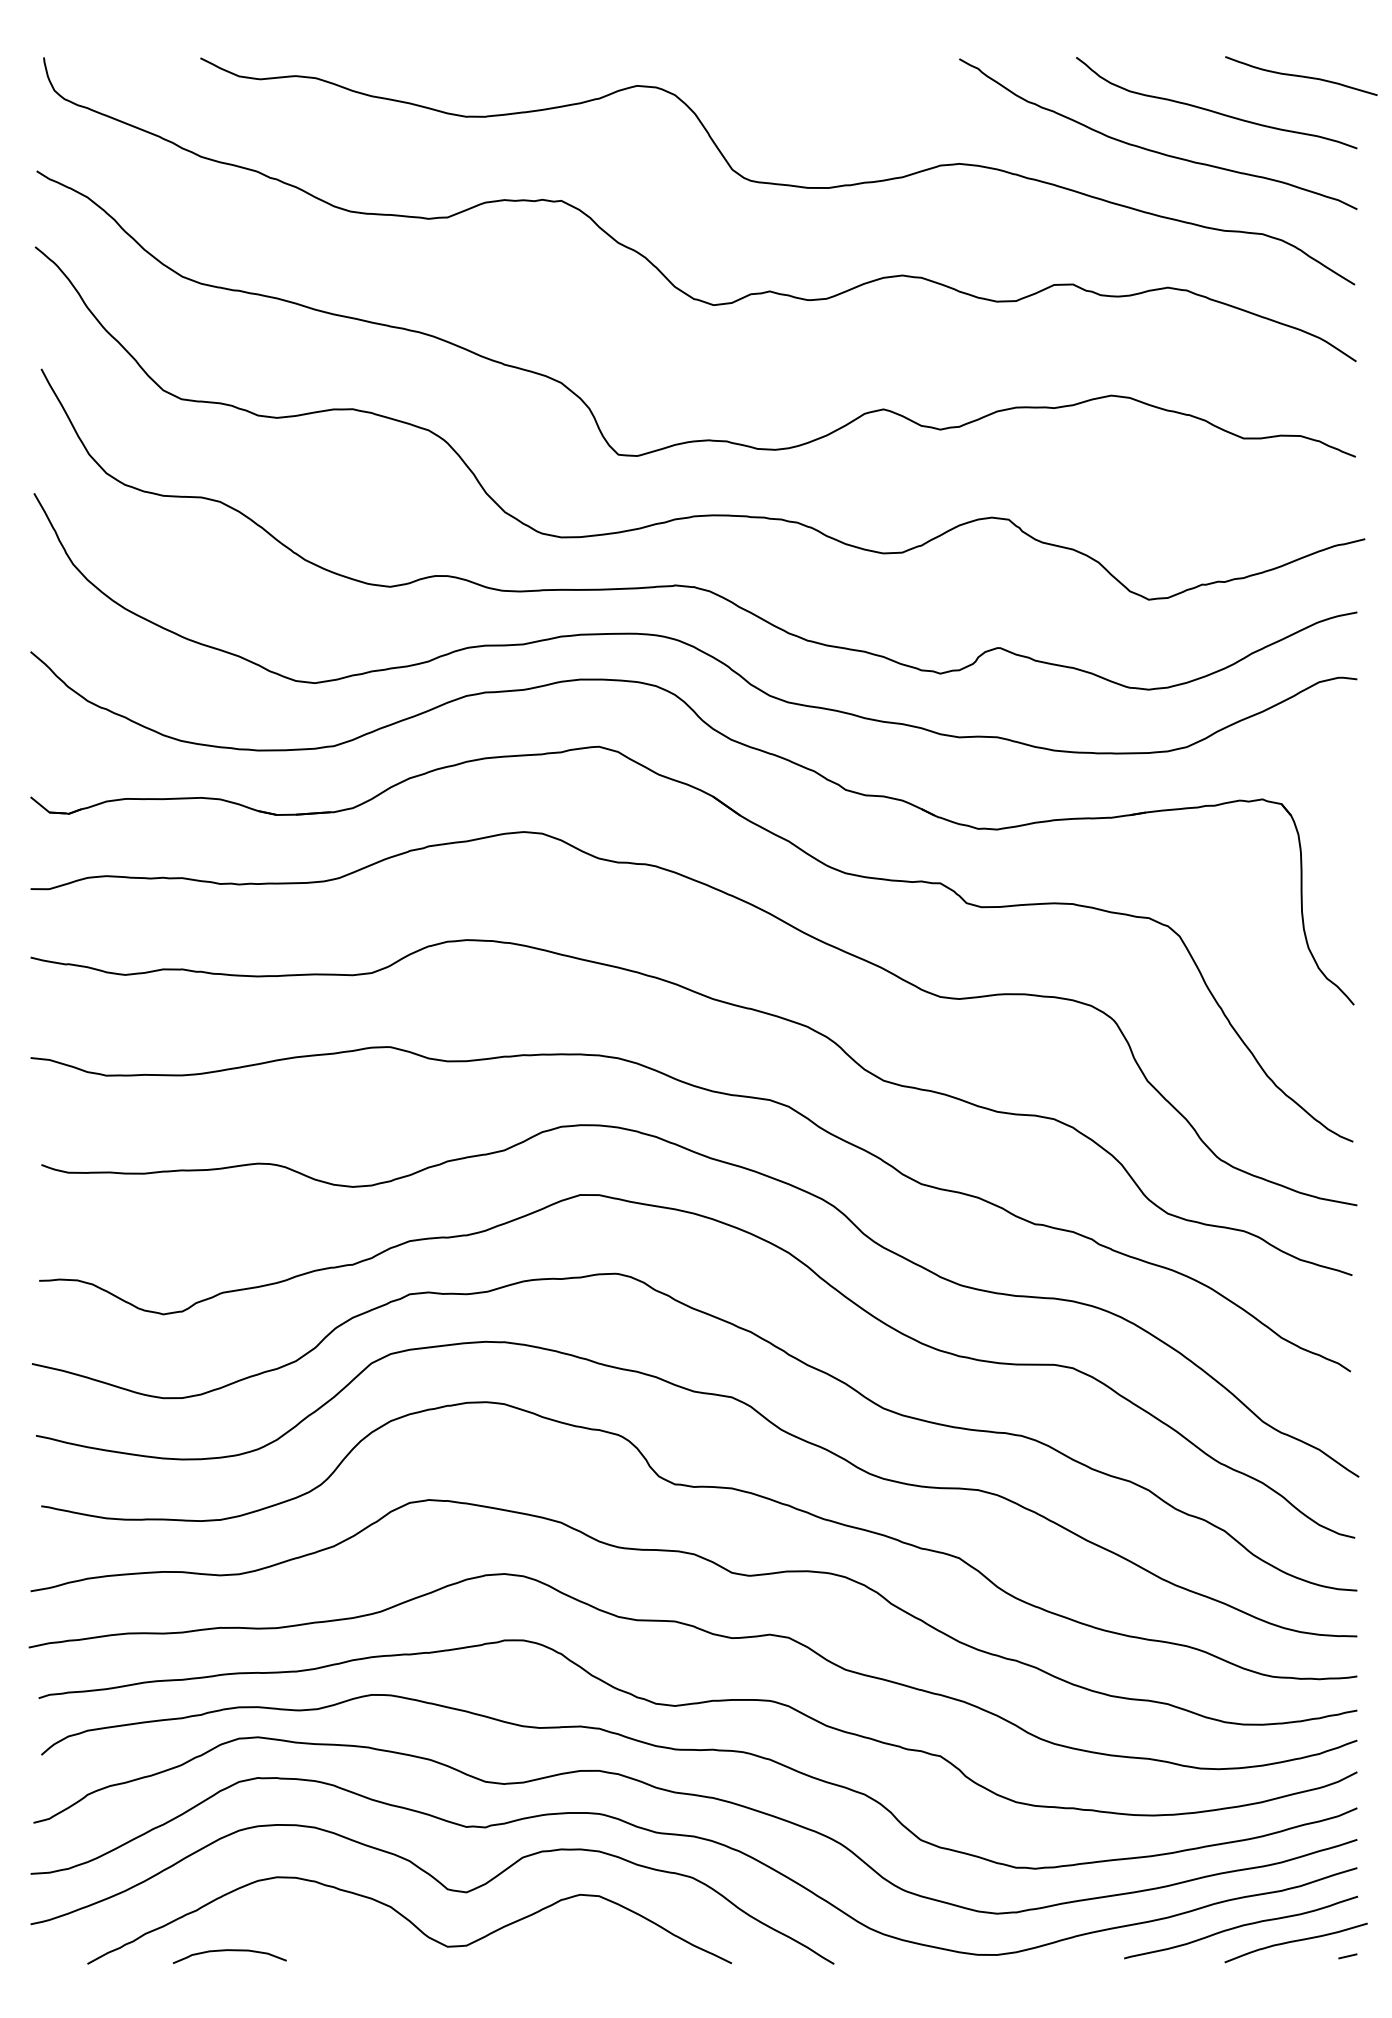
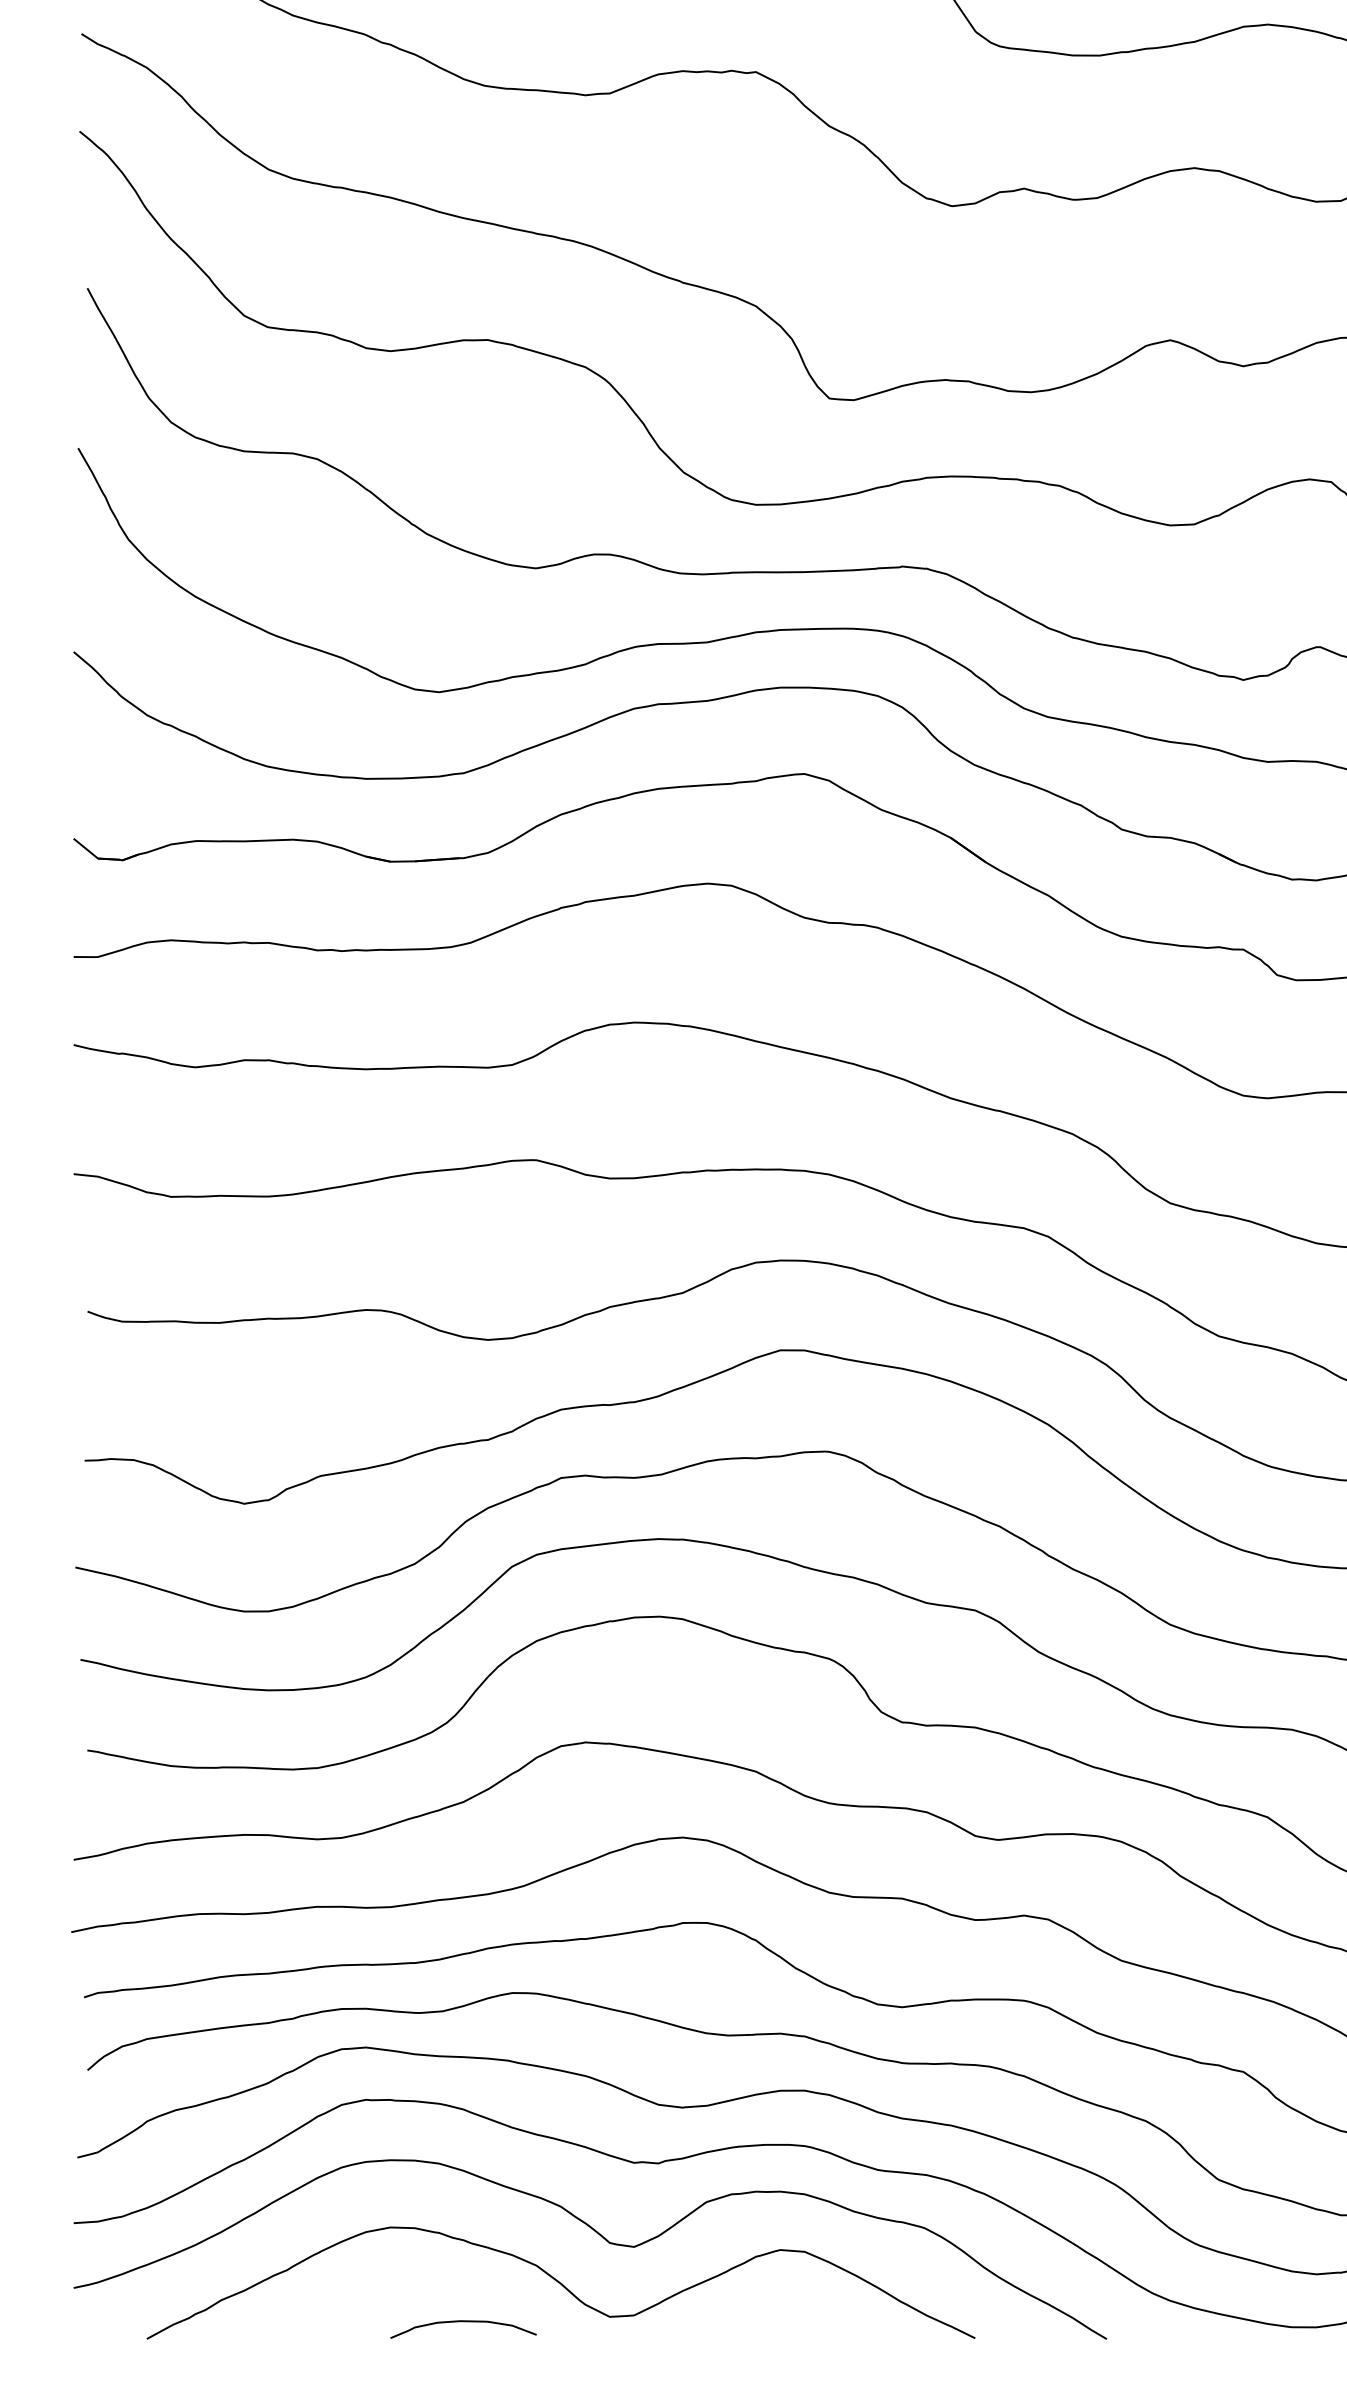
curve: (229, 1951) -> (463, 2322), moved

